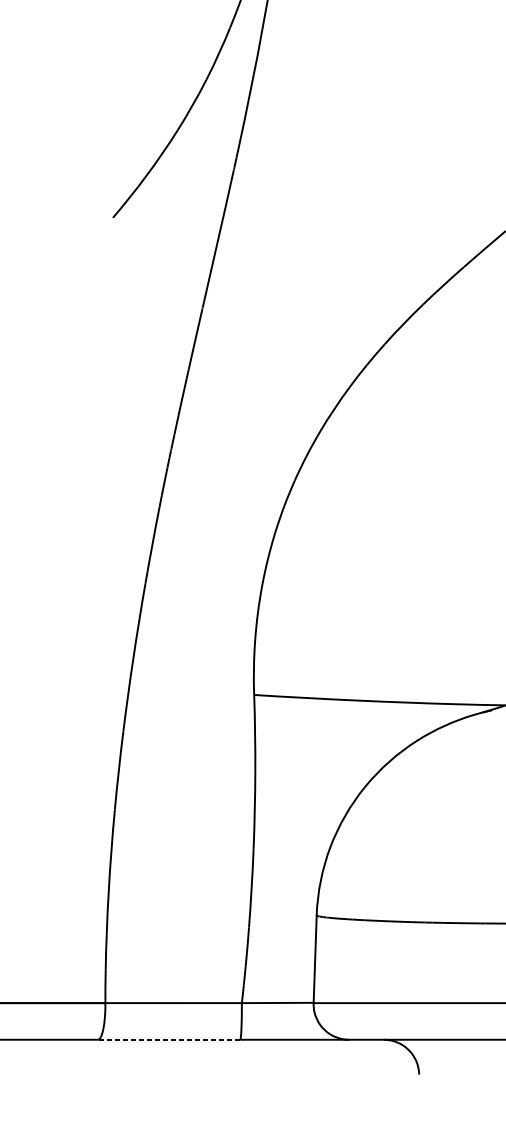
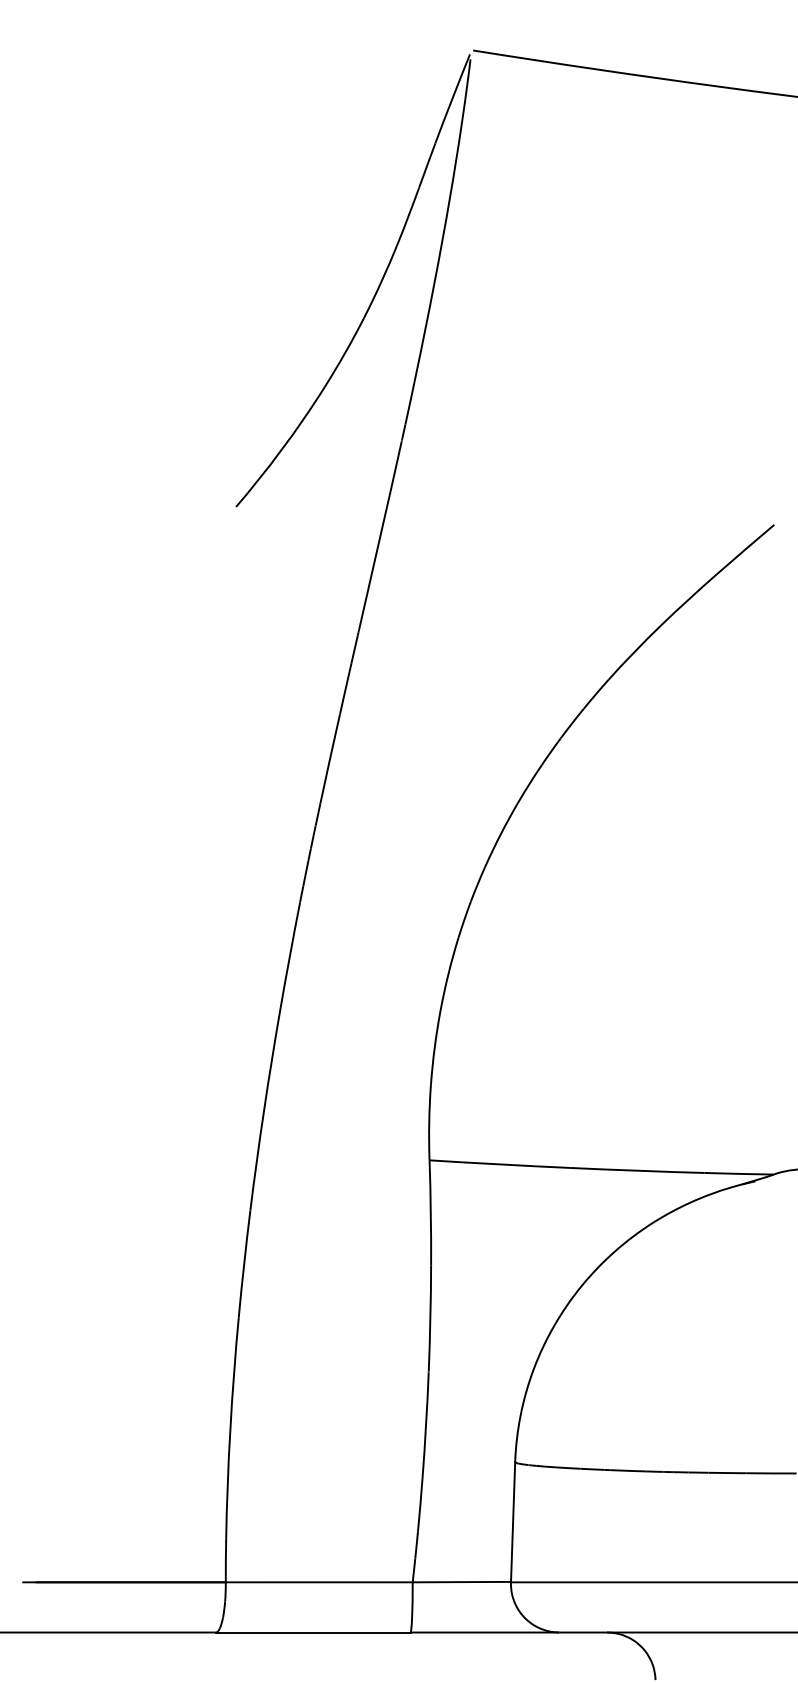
line: (168, 1039) -> (312, 1632), dashed -> solid

